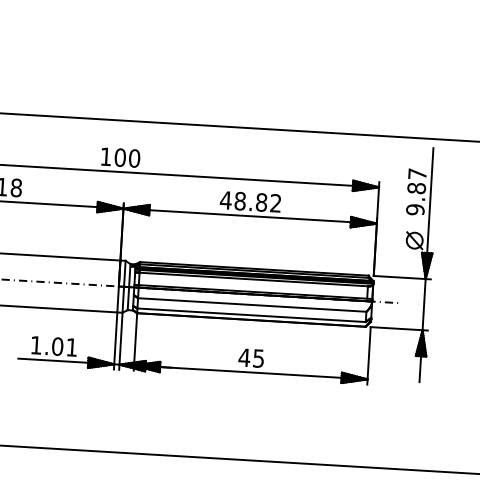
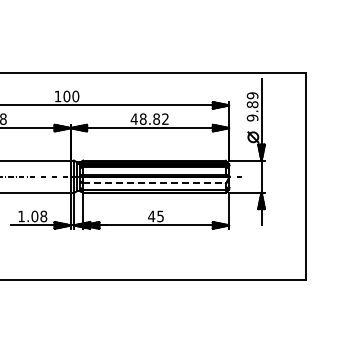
text: (417, 173) -> (252, 95), 9.87 -> 9.89
line: (253, 305) -> (155, 183), solid -> dashed
text: (71, 347) -> (43, 216), 1.01 -> 1.08

